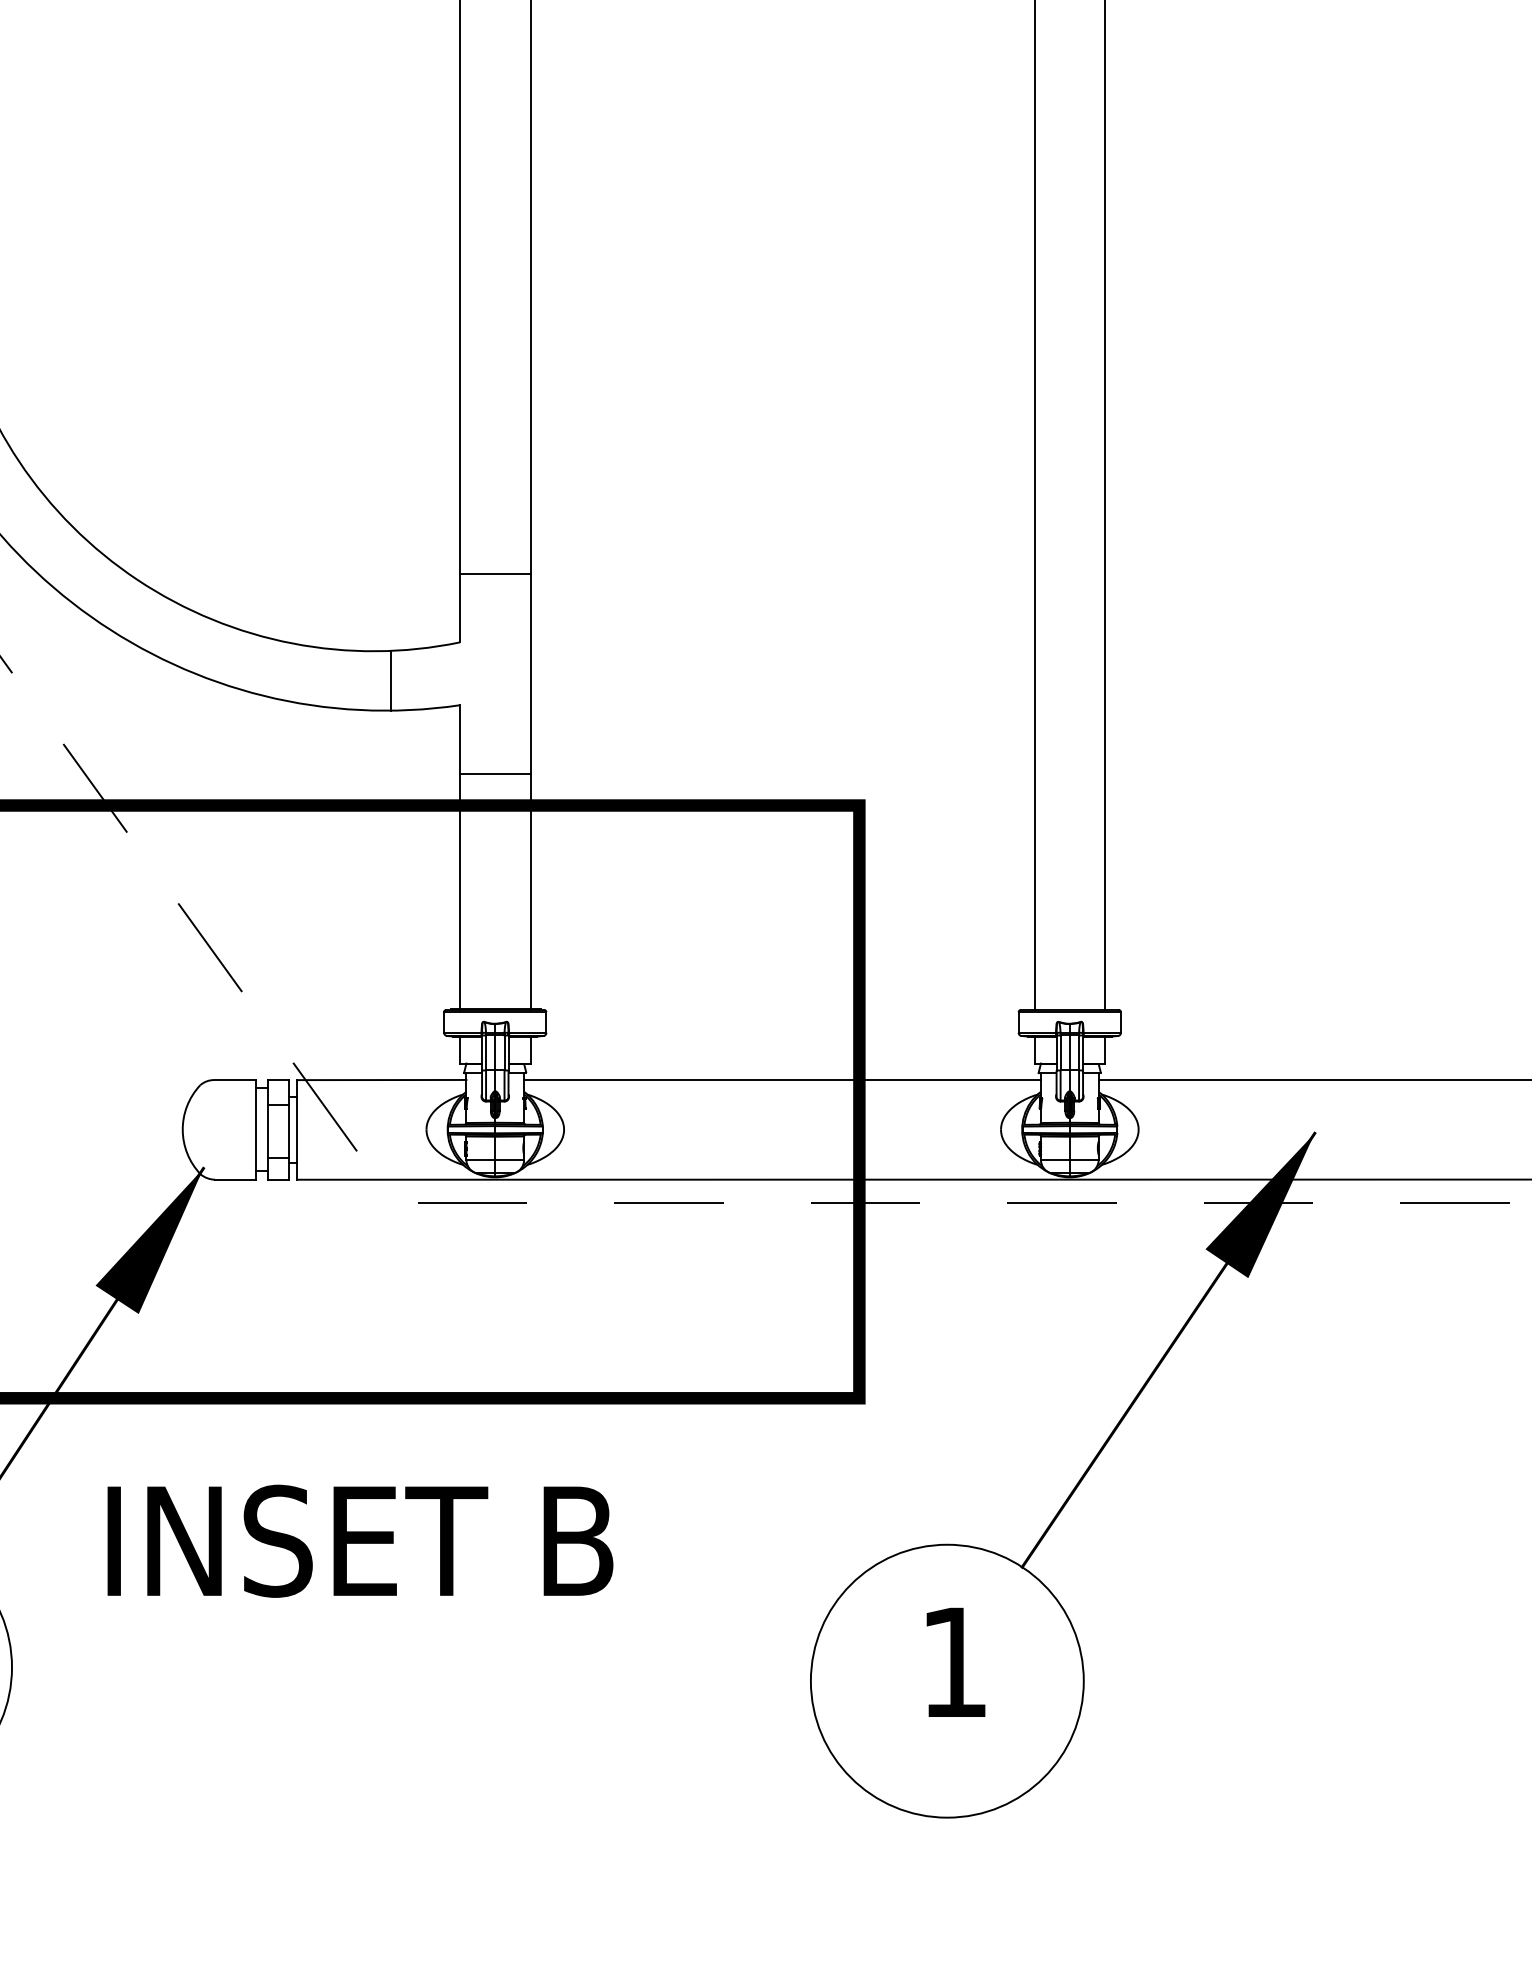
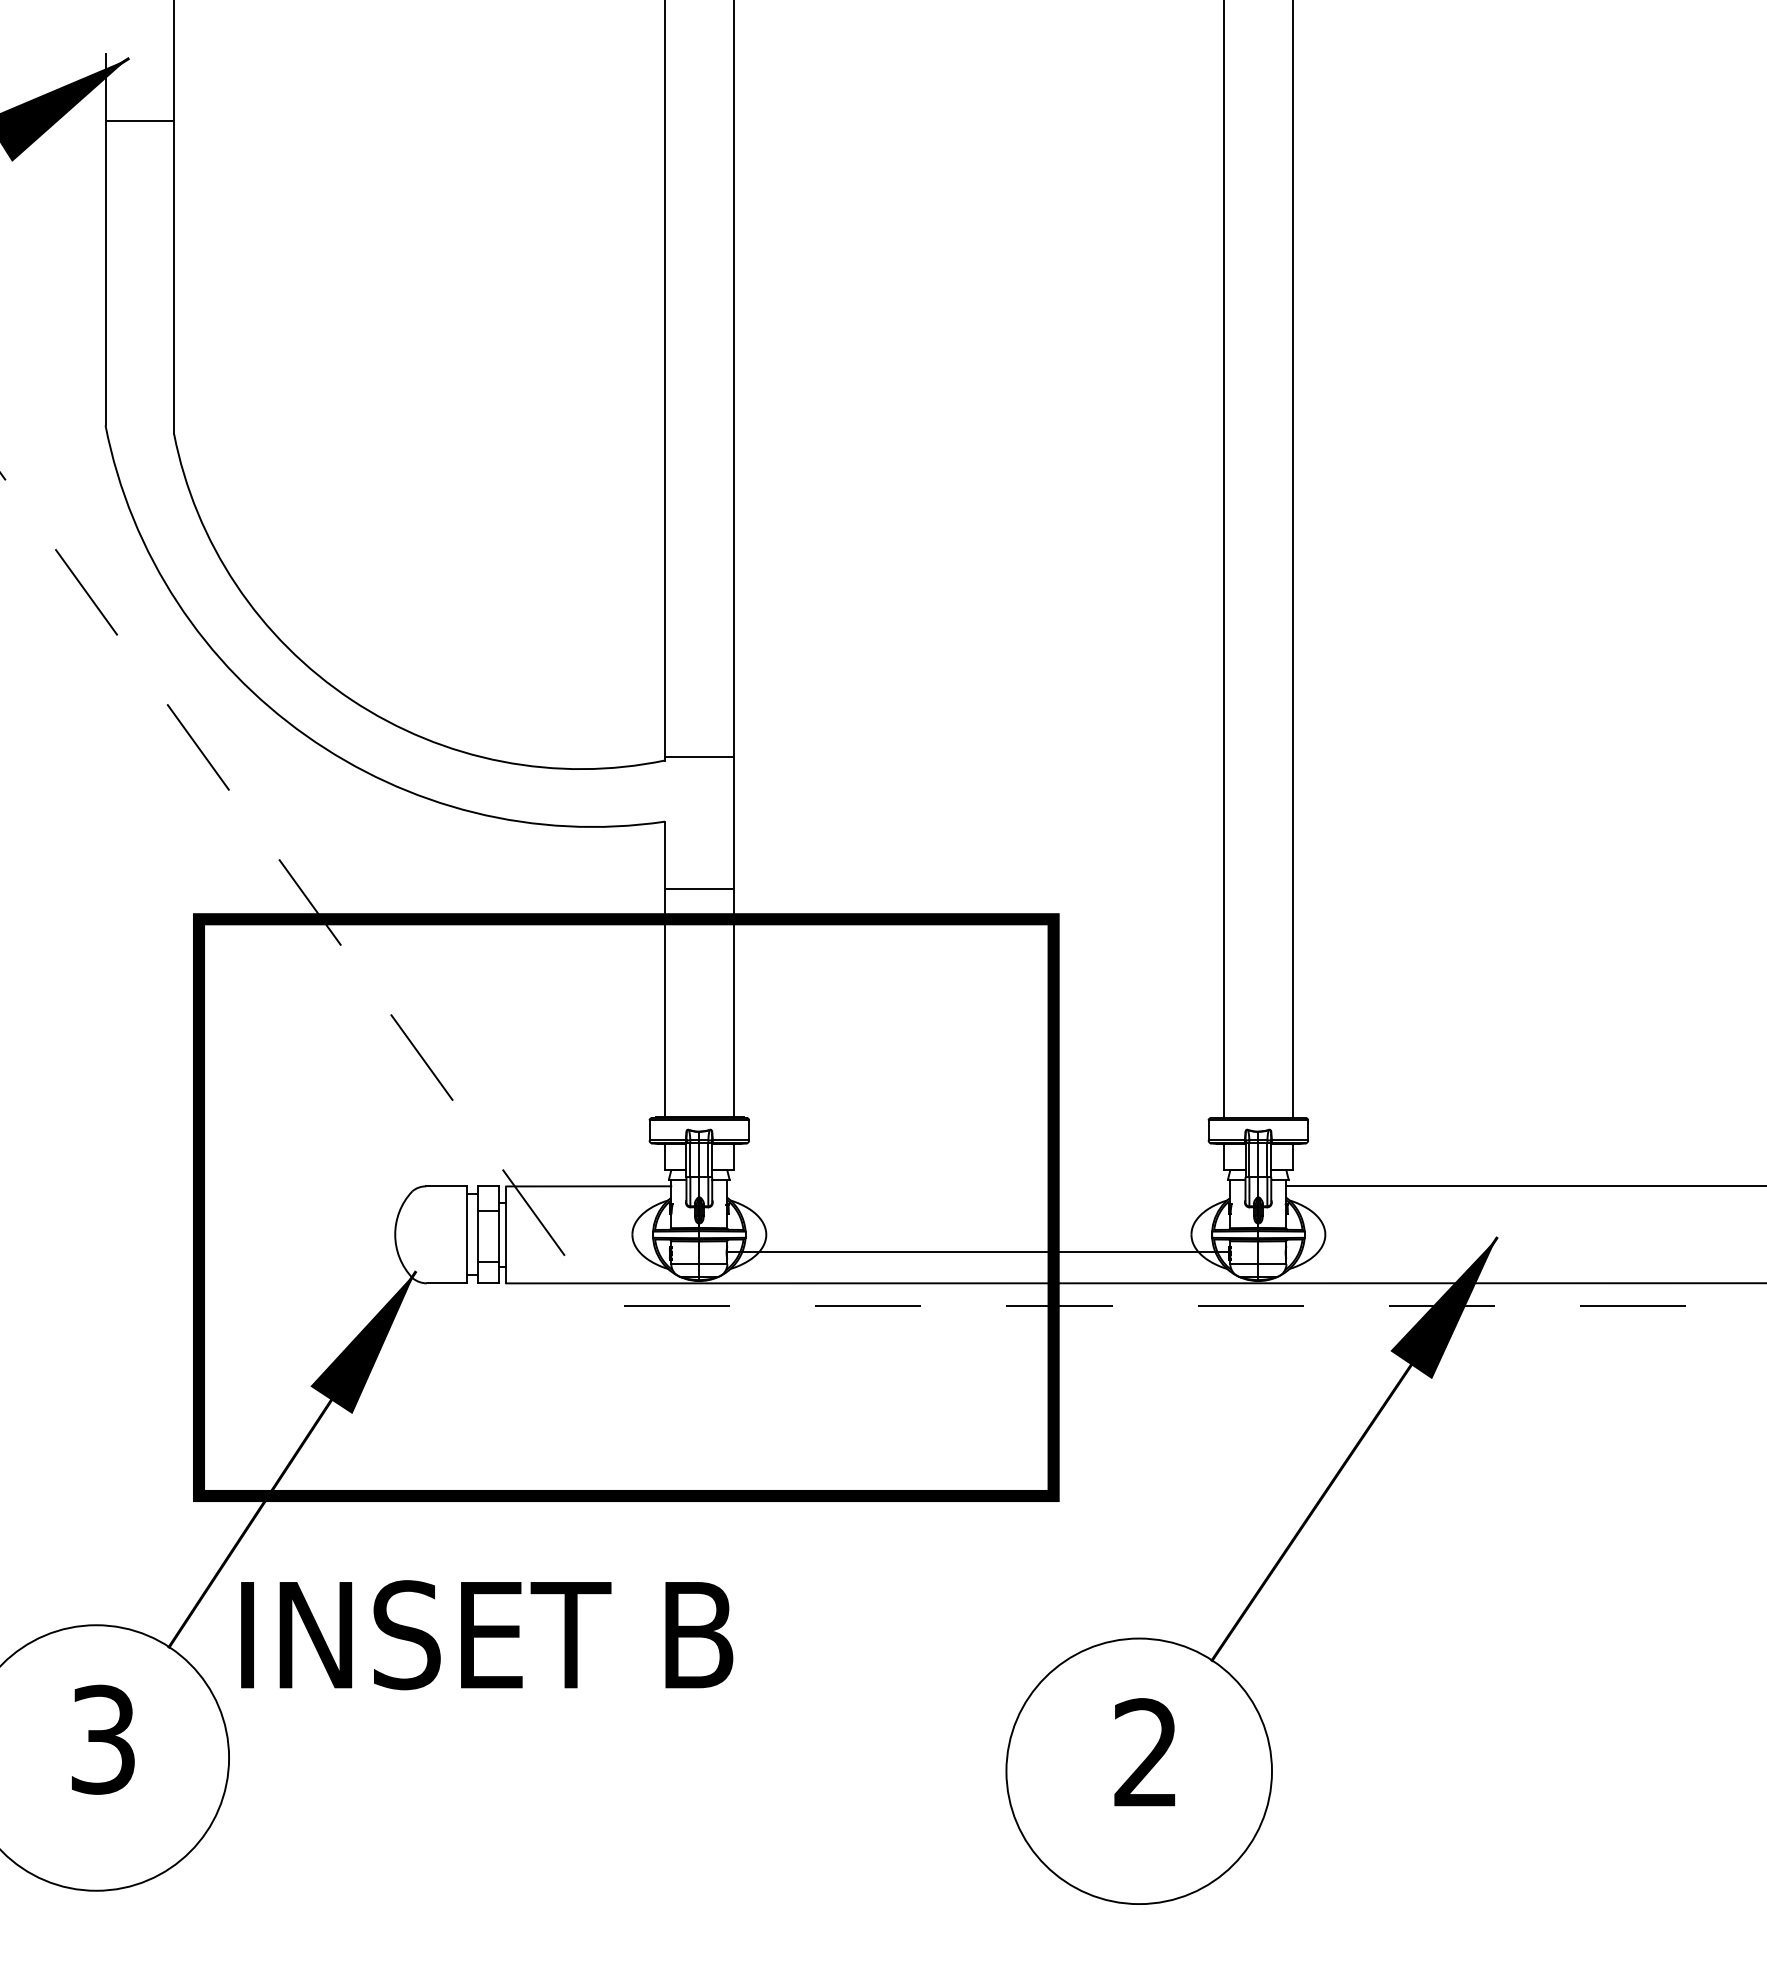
line: (494, 573) -> (698, 756), moved
line: (391, 680) -> (598, 797), removed
line: (782, 1080) -> (978, 1252), moved
text: (360, 1541) -> (487, 1635), moved
text: (953, 1661) -> (1145, 1752), 1 -> 2

